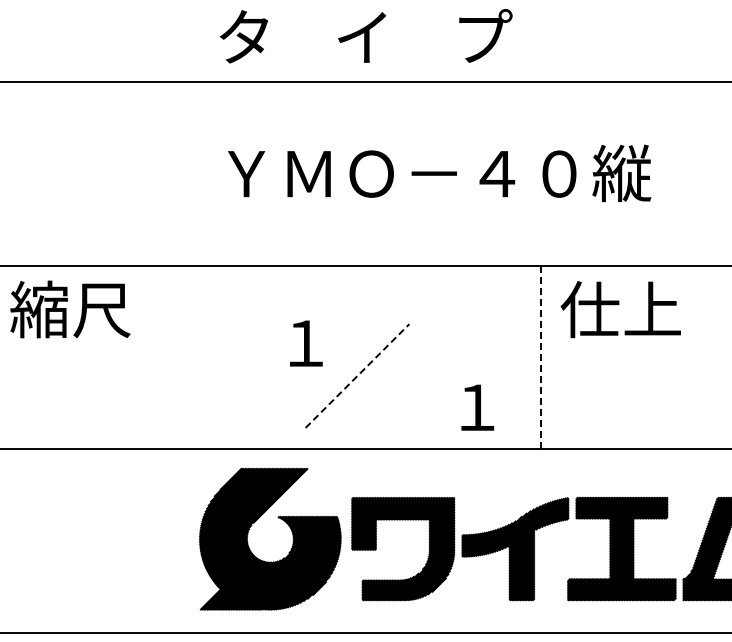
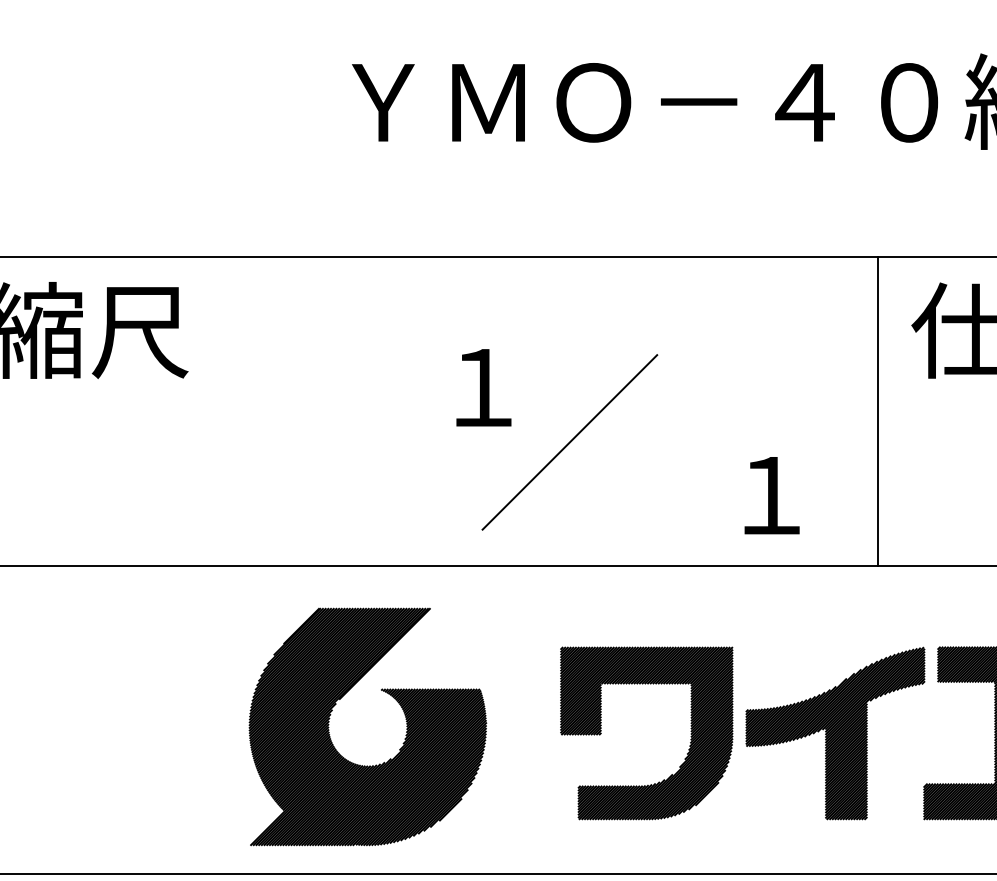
line: (541, 357) -> (879, 411), dashed -> solid
line: (357, 375) -> (569, 441), dashed -> solid
part: (279, 559) -> (383, 760), moved

